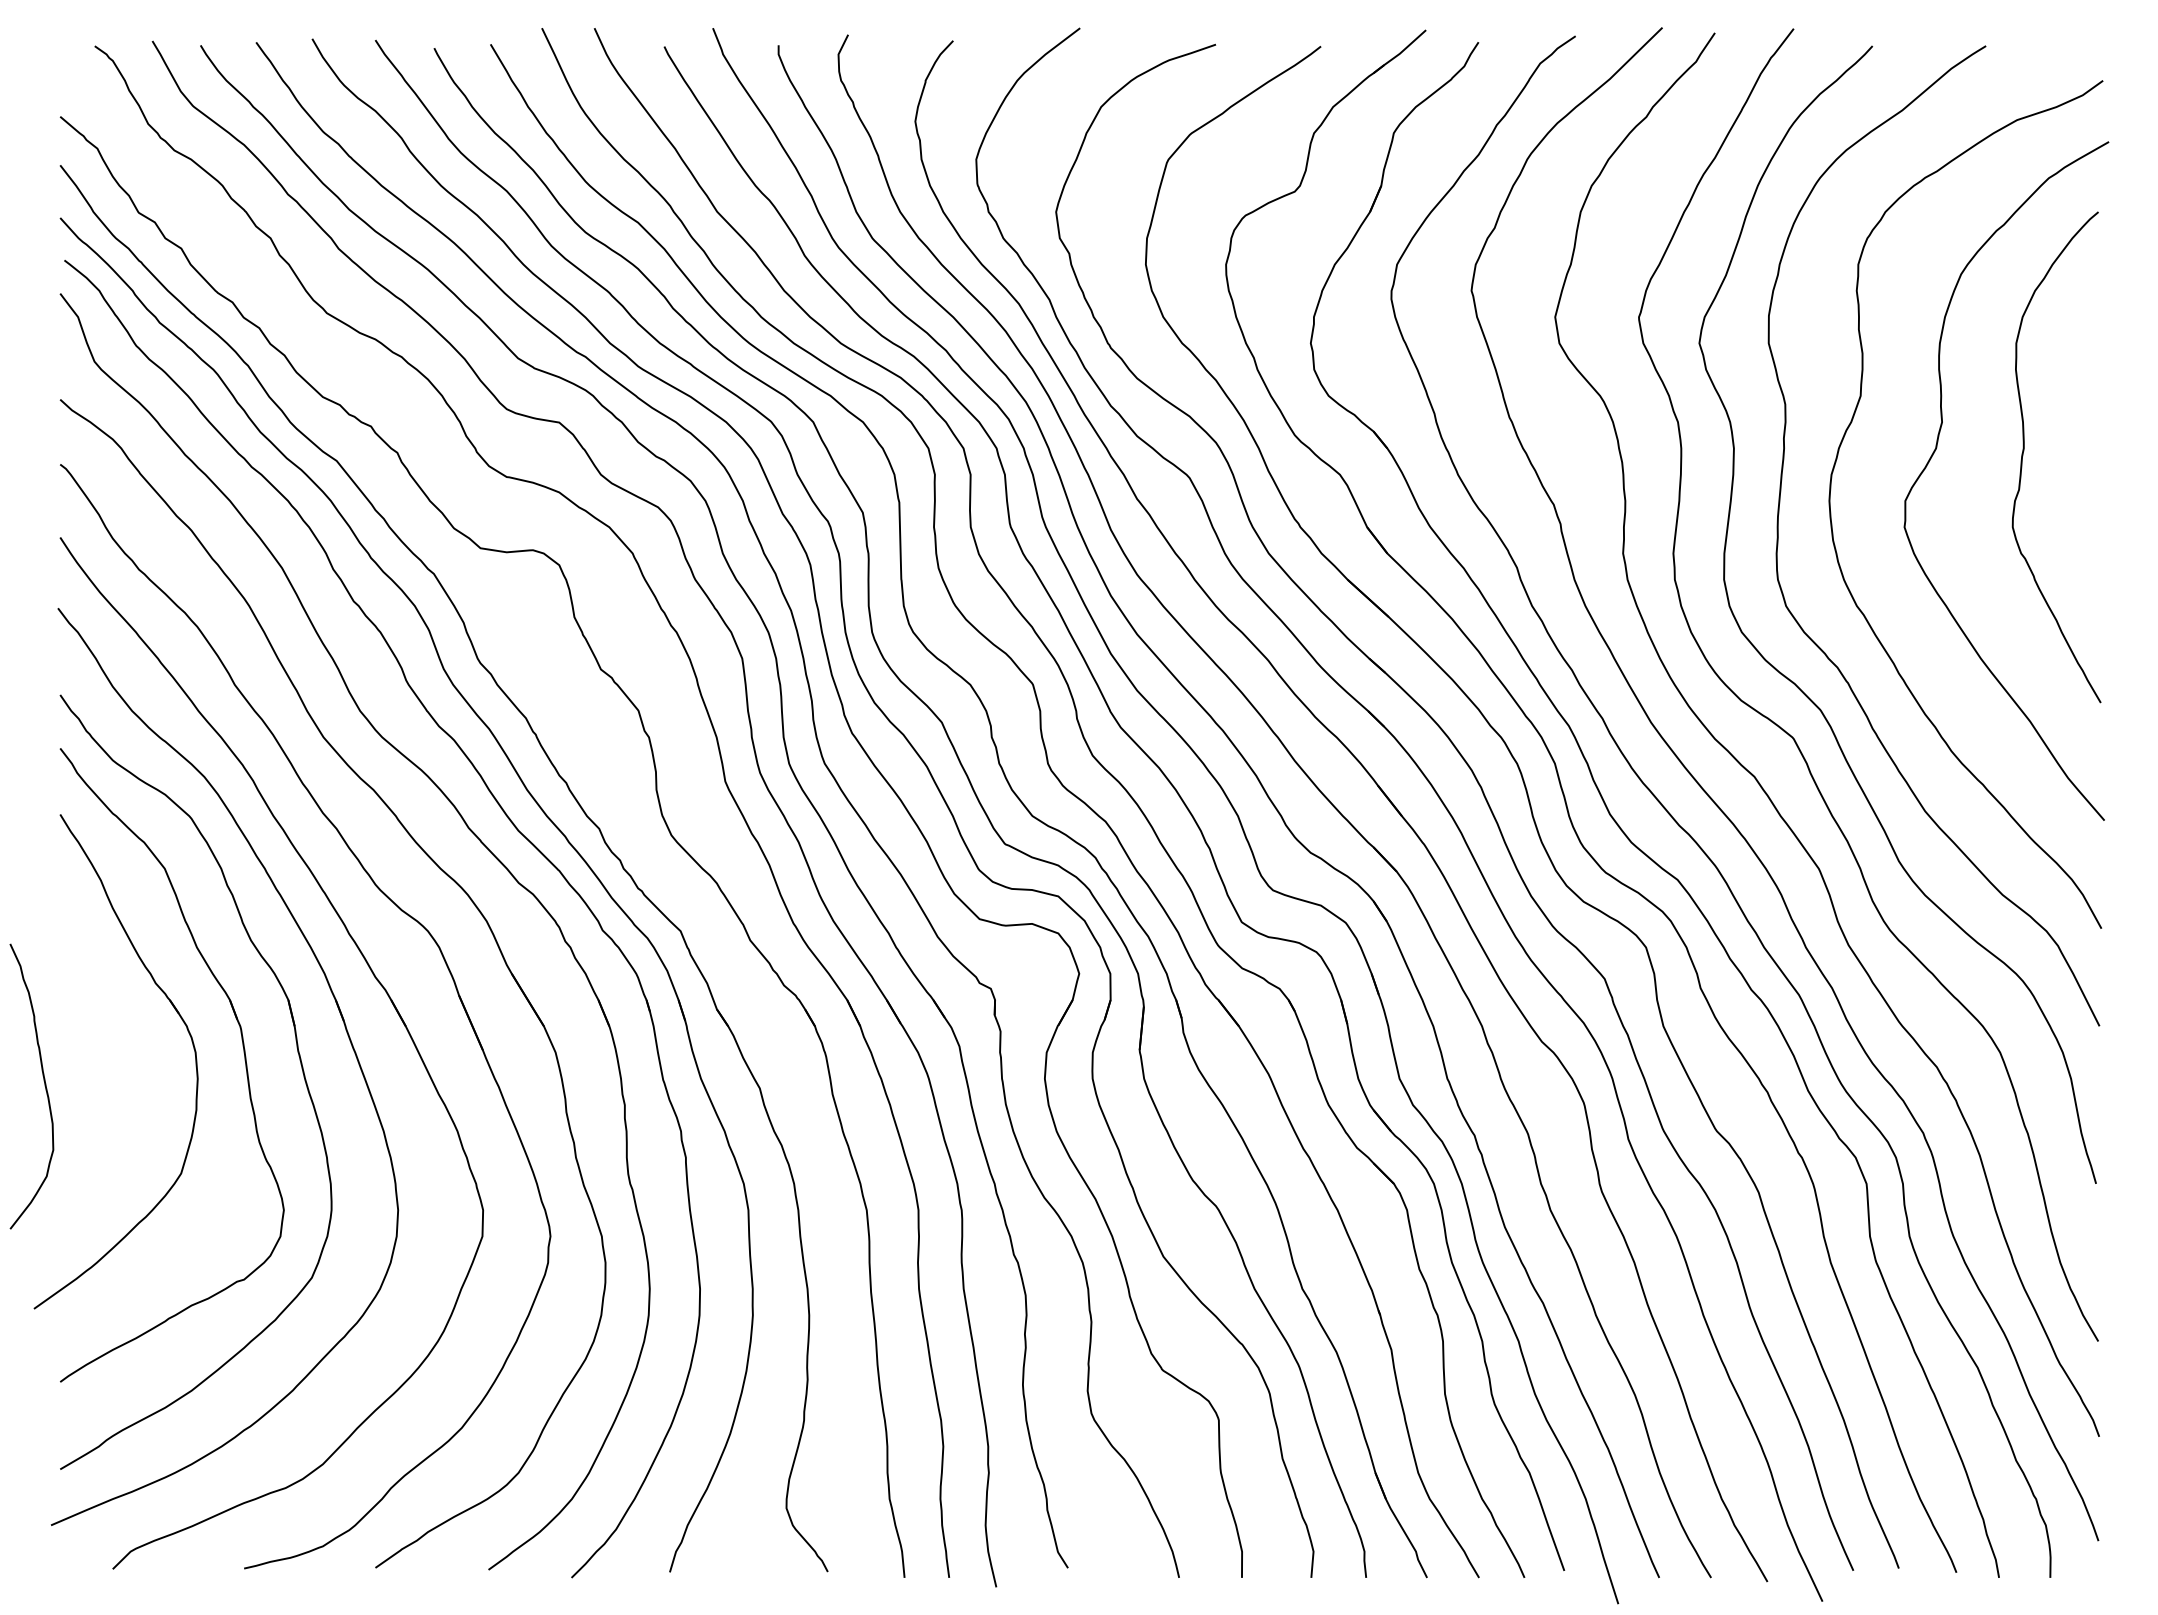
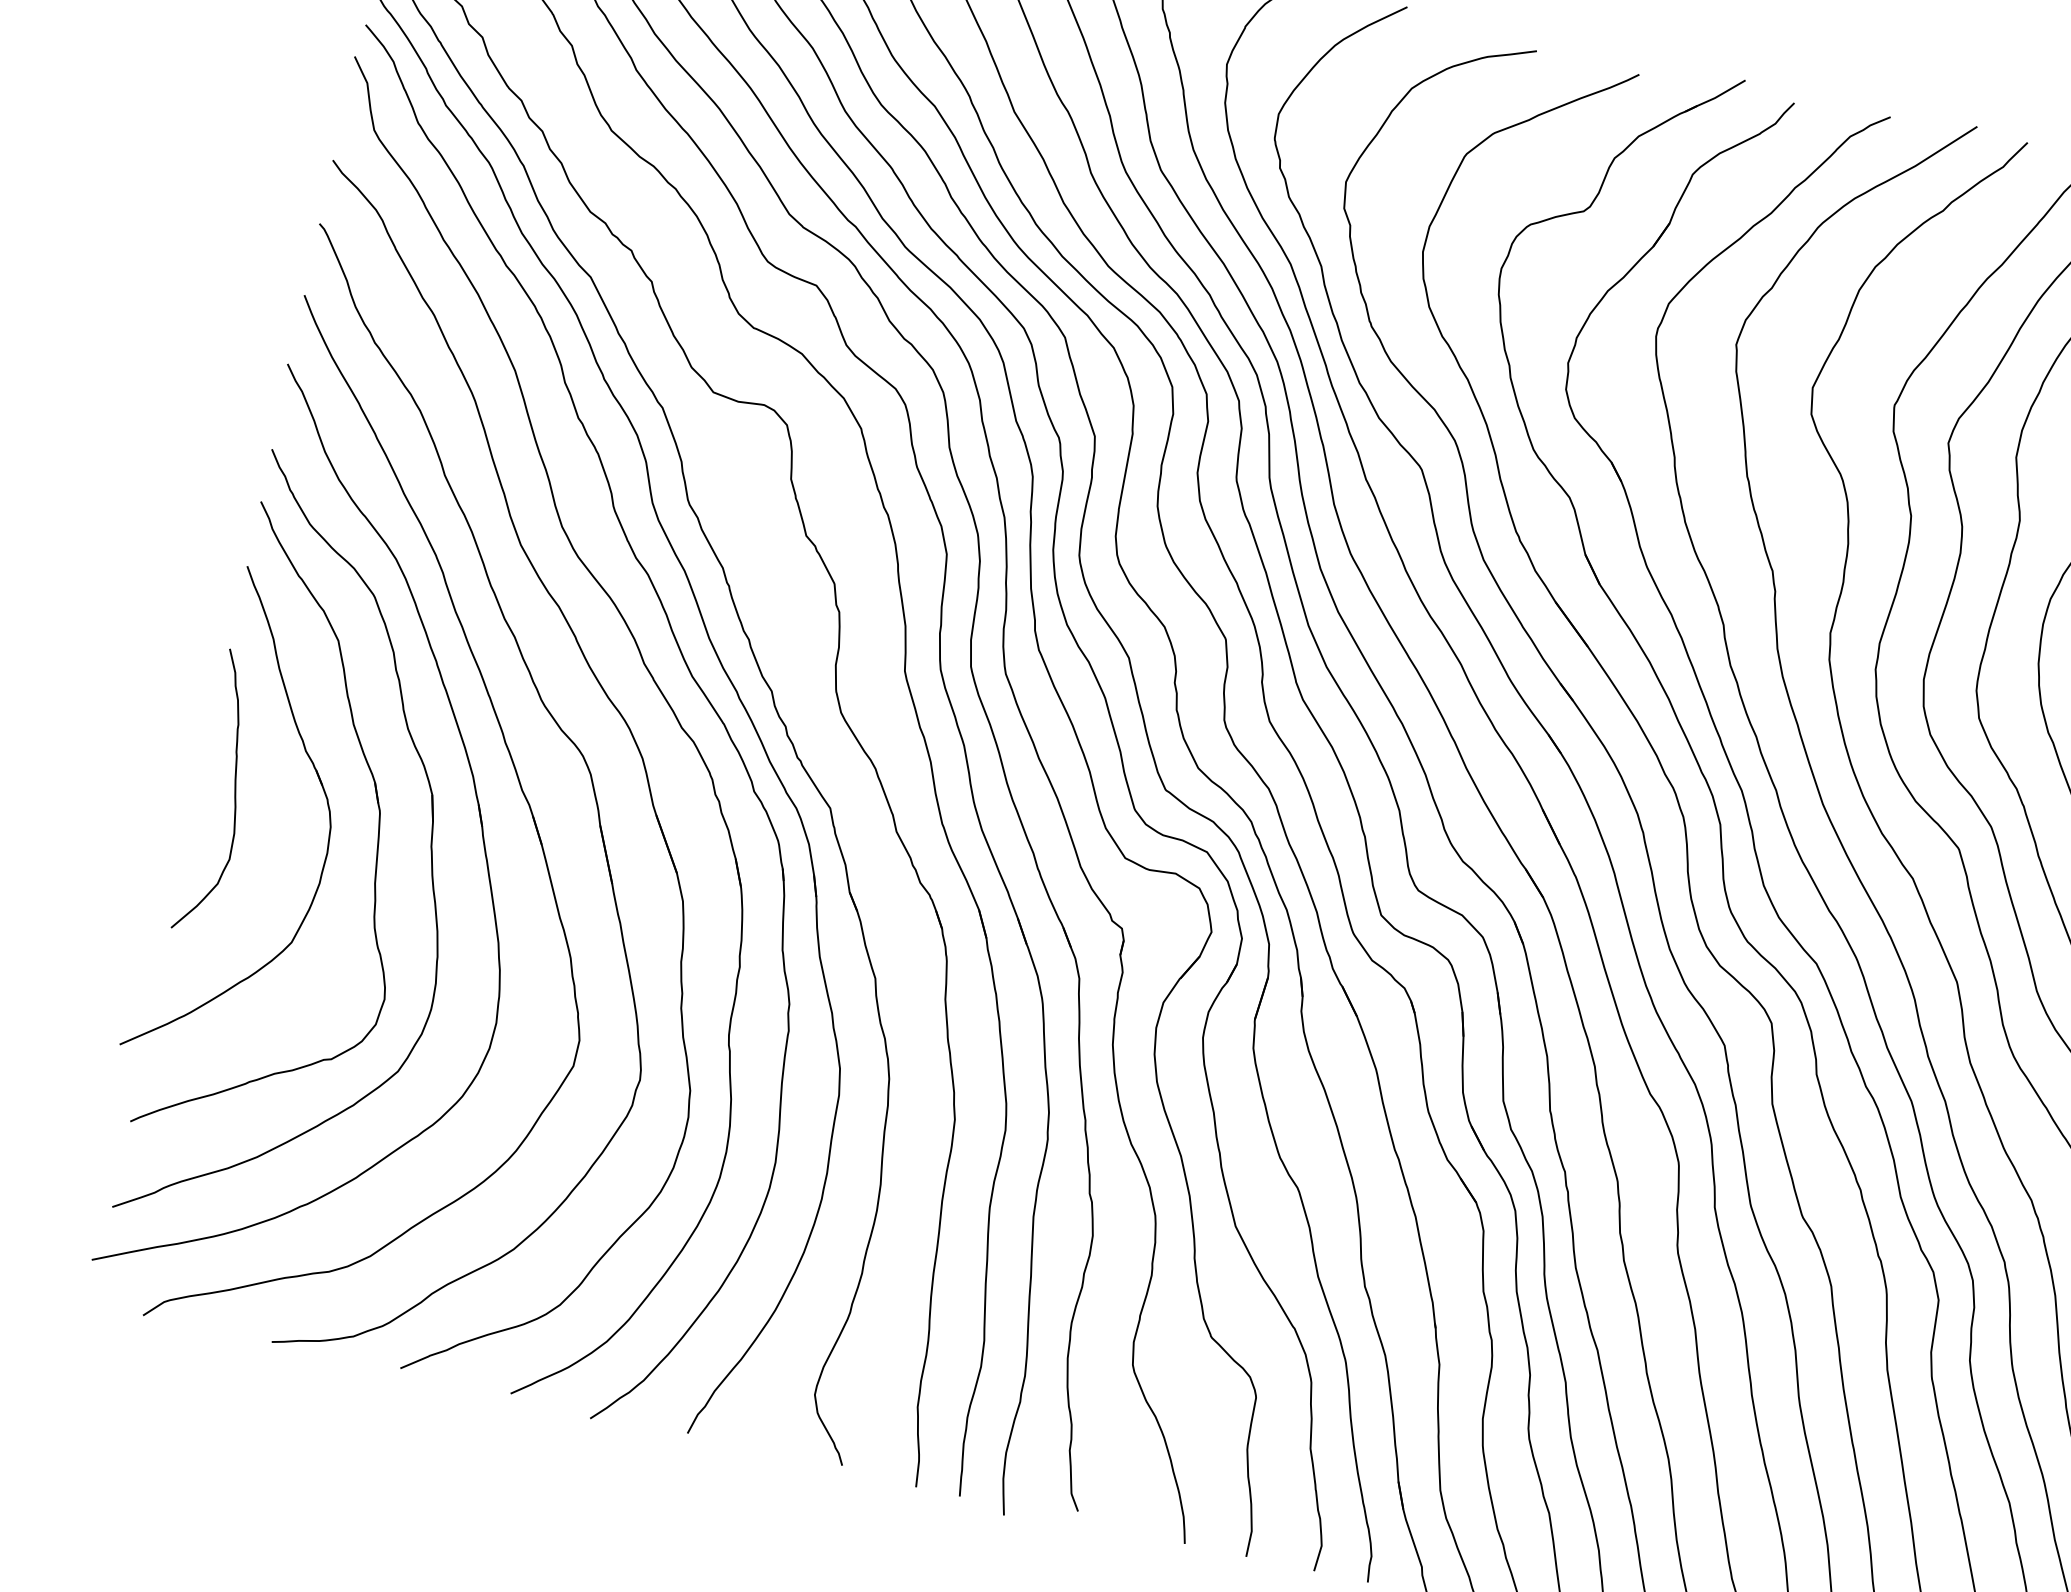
curve: (43, 1081) -> (234, 790), moved

